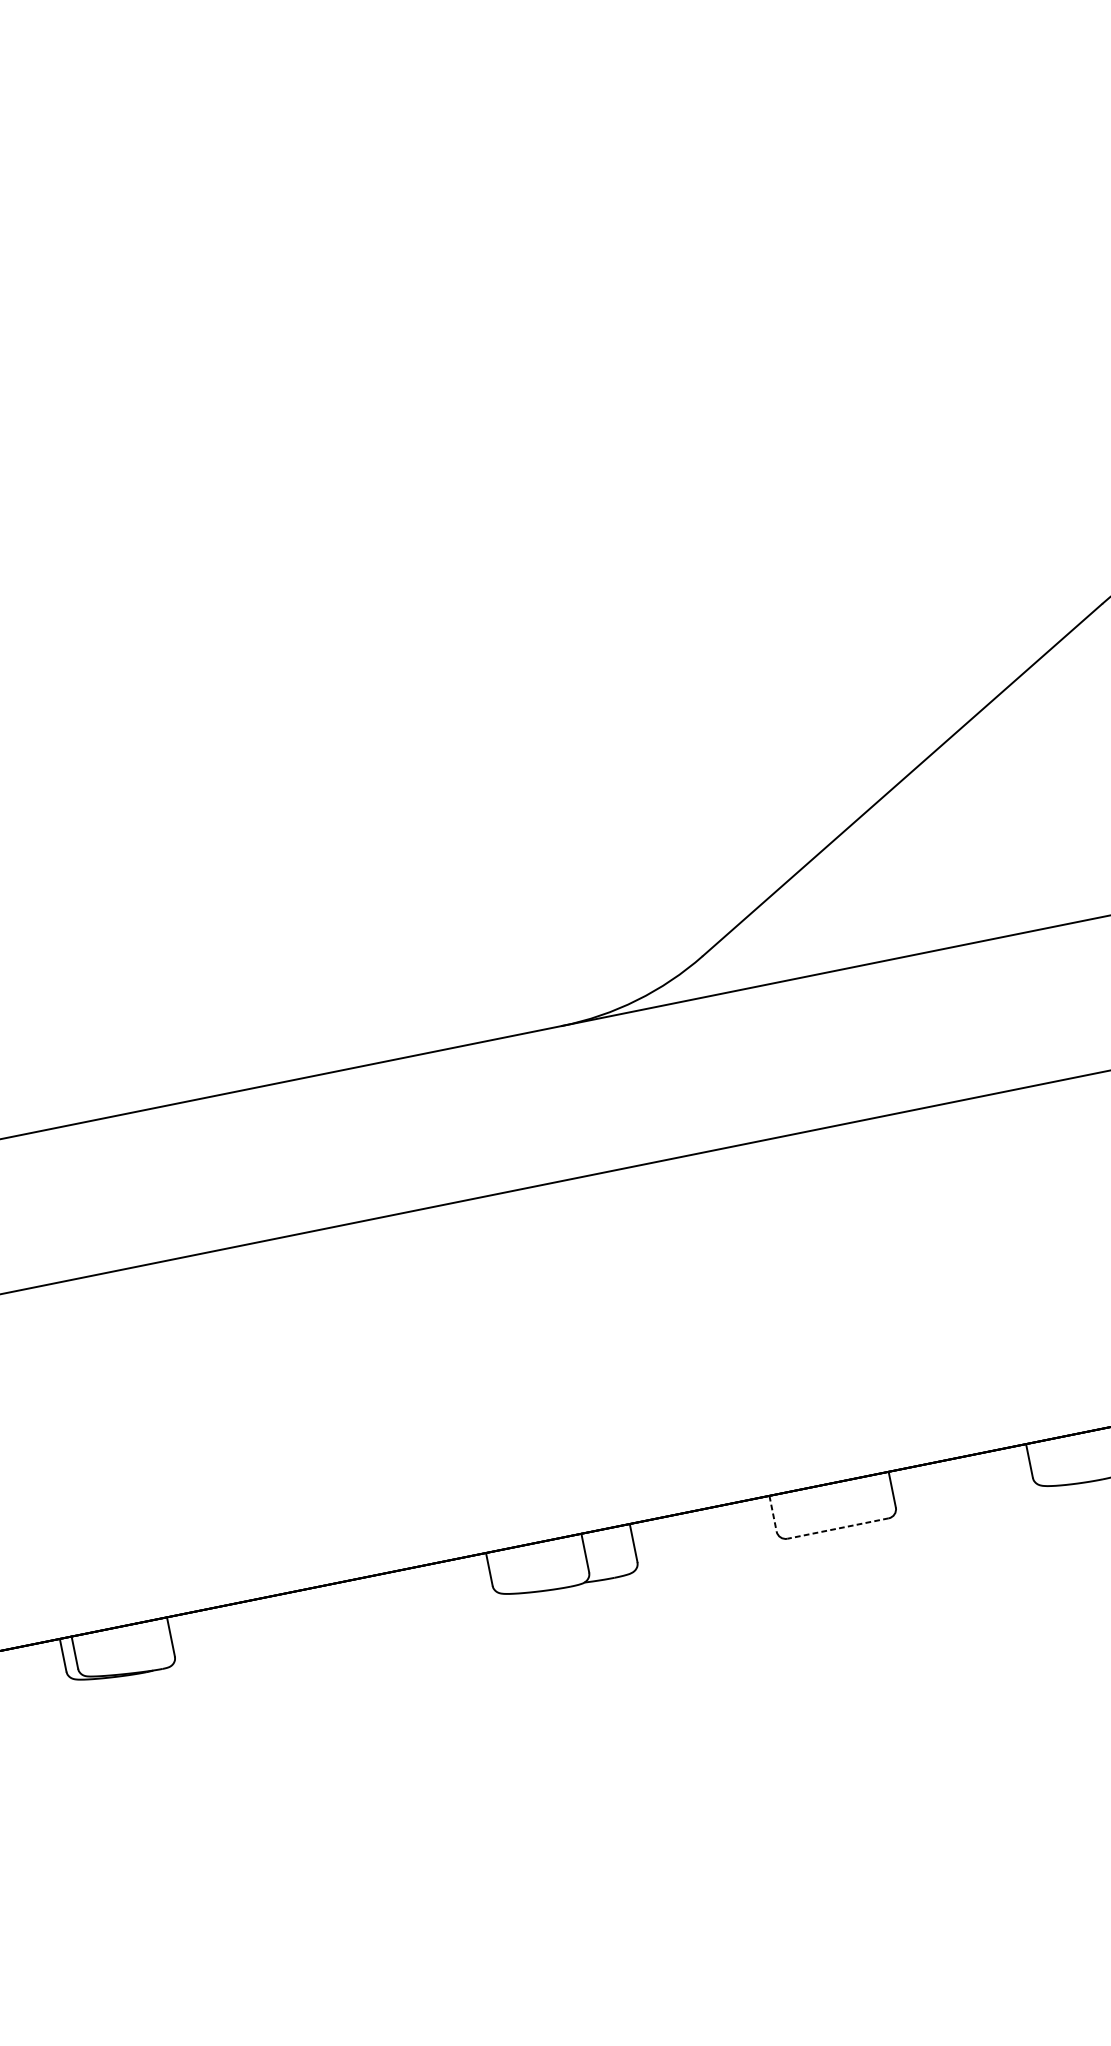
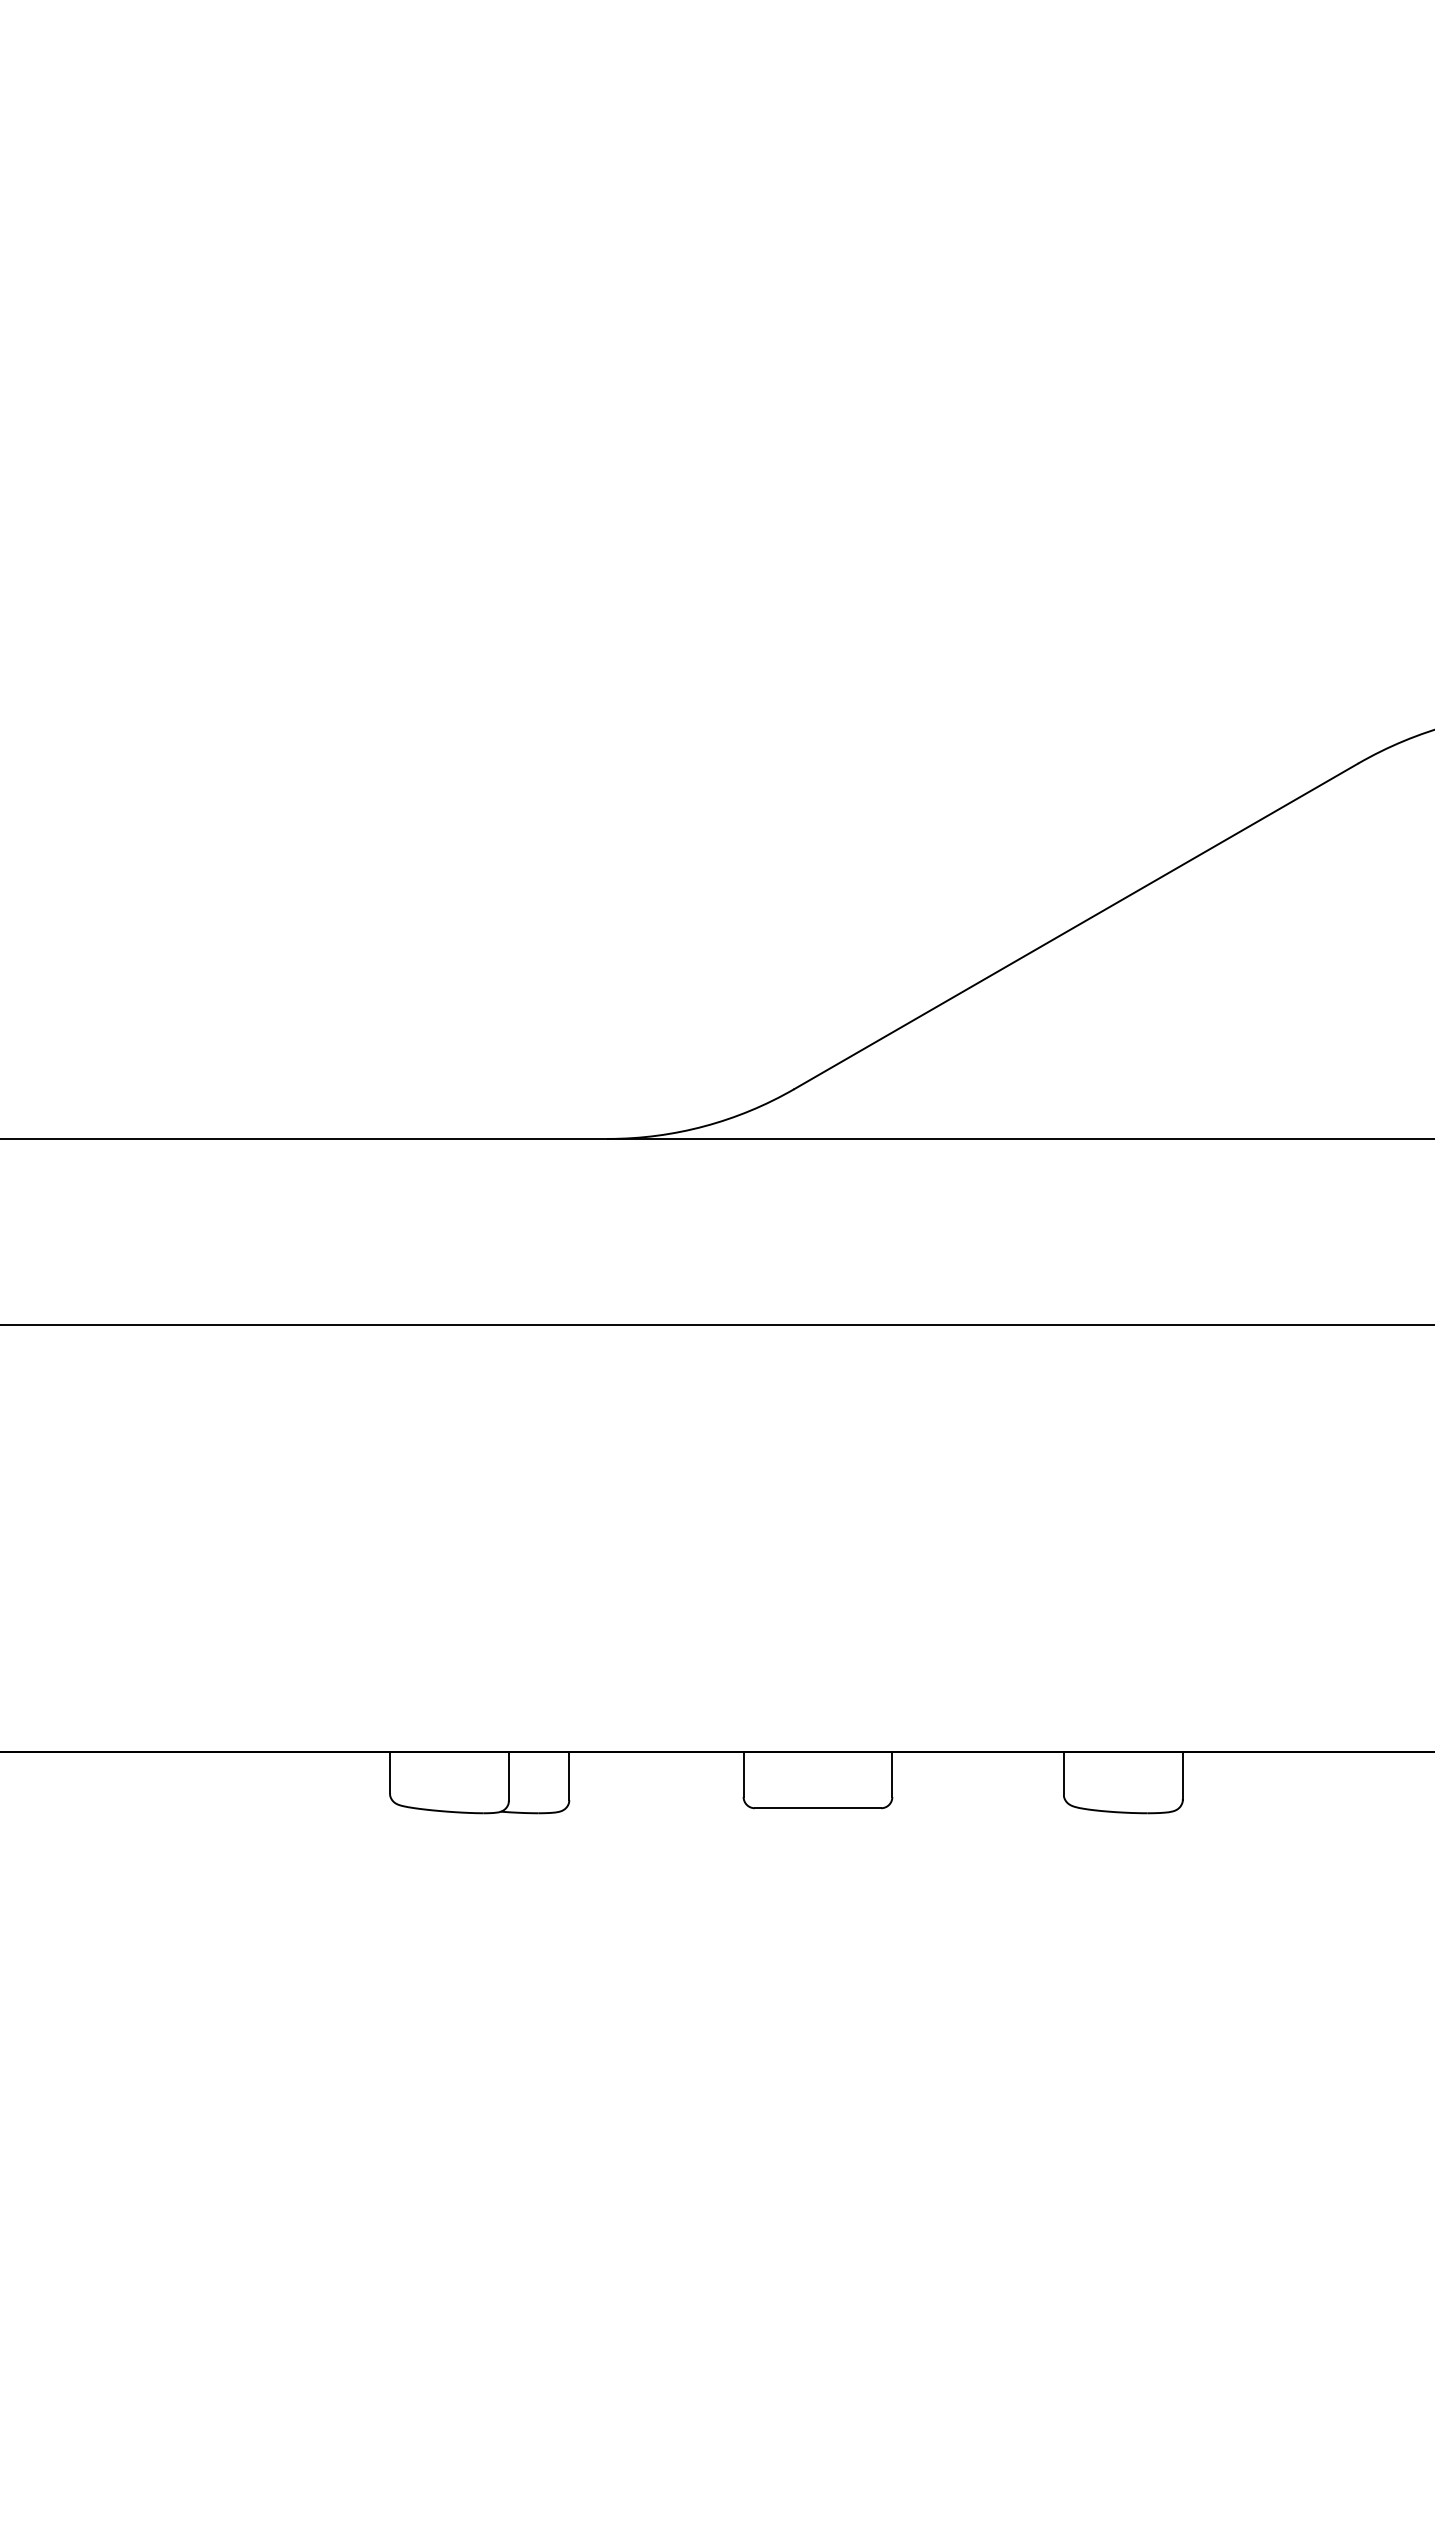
line: (773, 1514) -> (743, 1775), dashed -> solid
line: (837, 1528) -> (817, 1808), dashed -> solid

